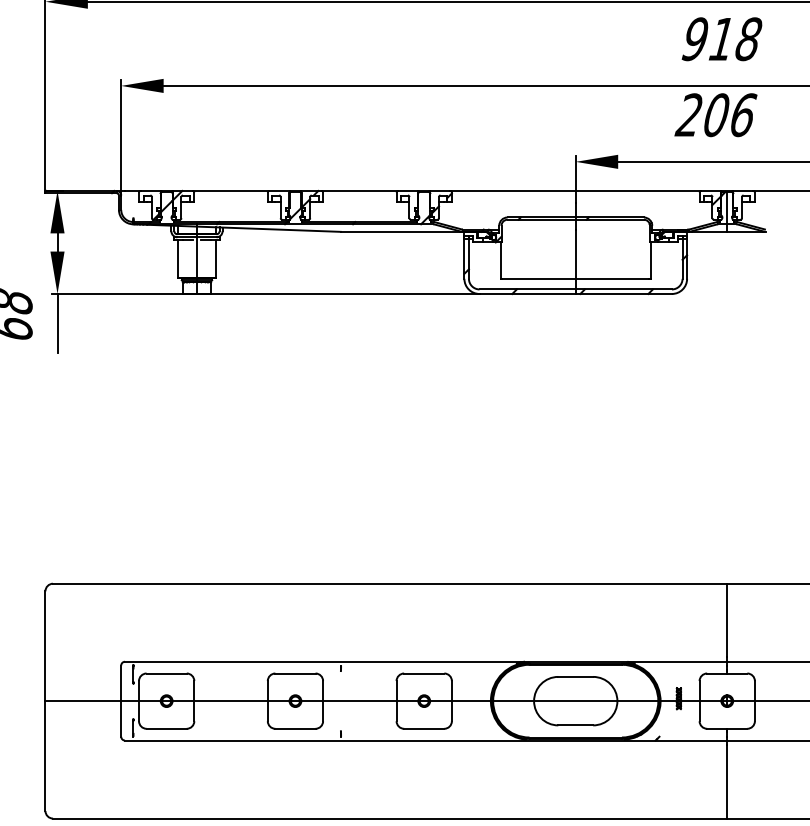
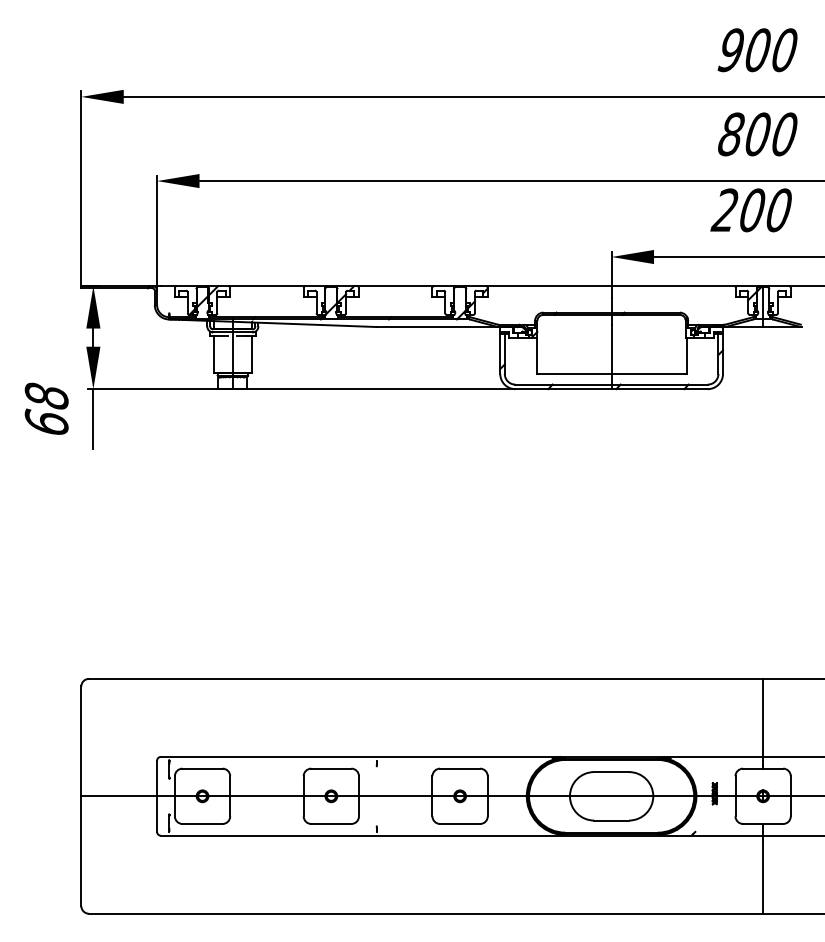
text: (721, 39) -> (757, 134), 918 -> 800
text: (743, 115) -> (779, 210), 206 -> 200

